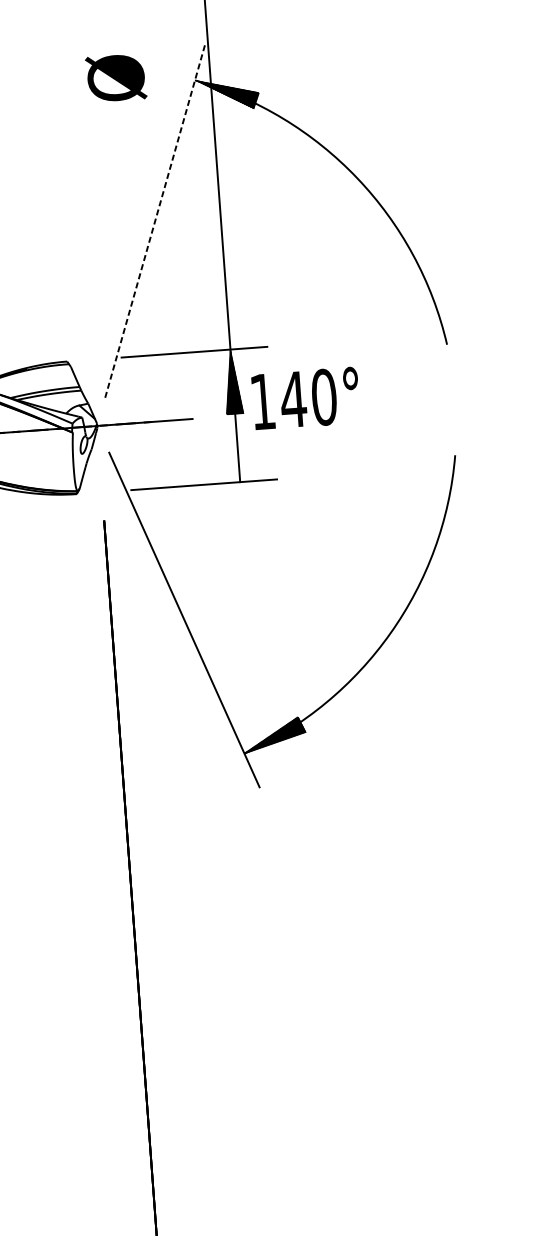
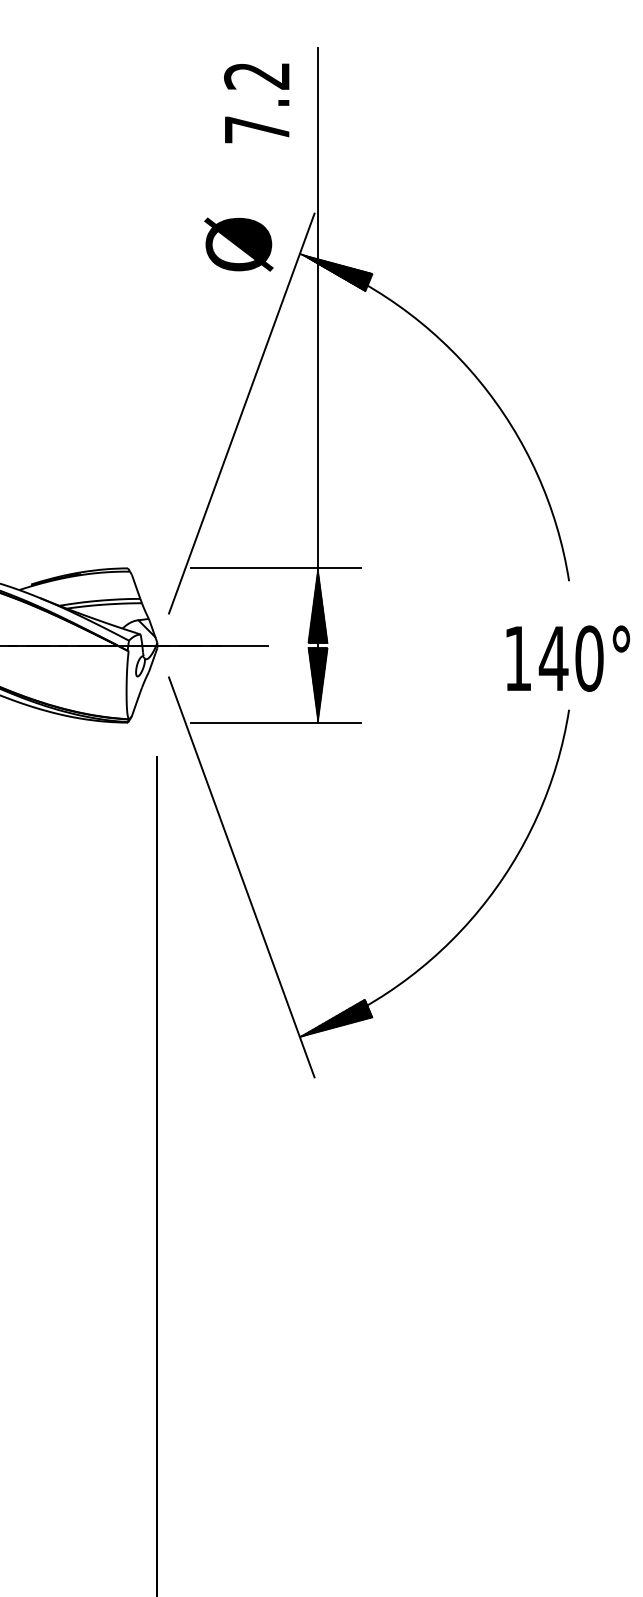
text: (115, 78) -> (238, 244), moved
line: (154, 221) -> (241, 413), dashed -> solid
text: (306, 398) -> (568, 658), moved
hatch: (237, 449) -> (317, 684), added

